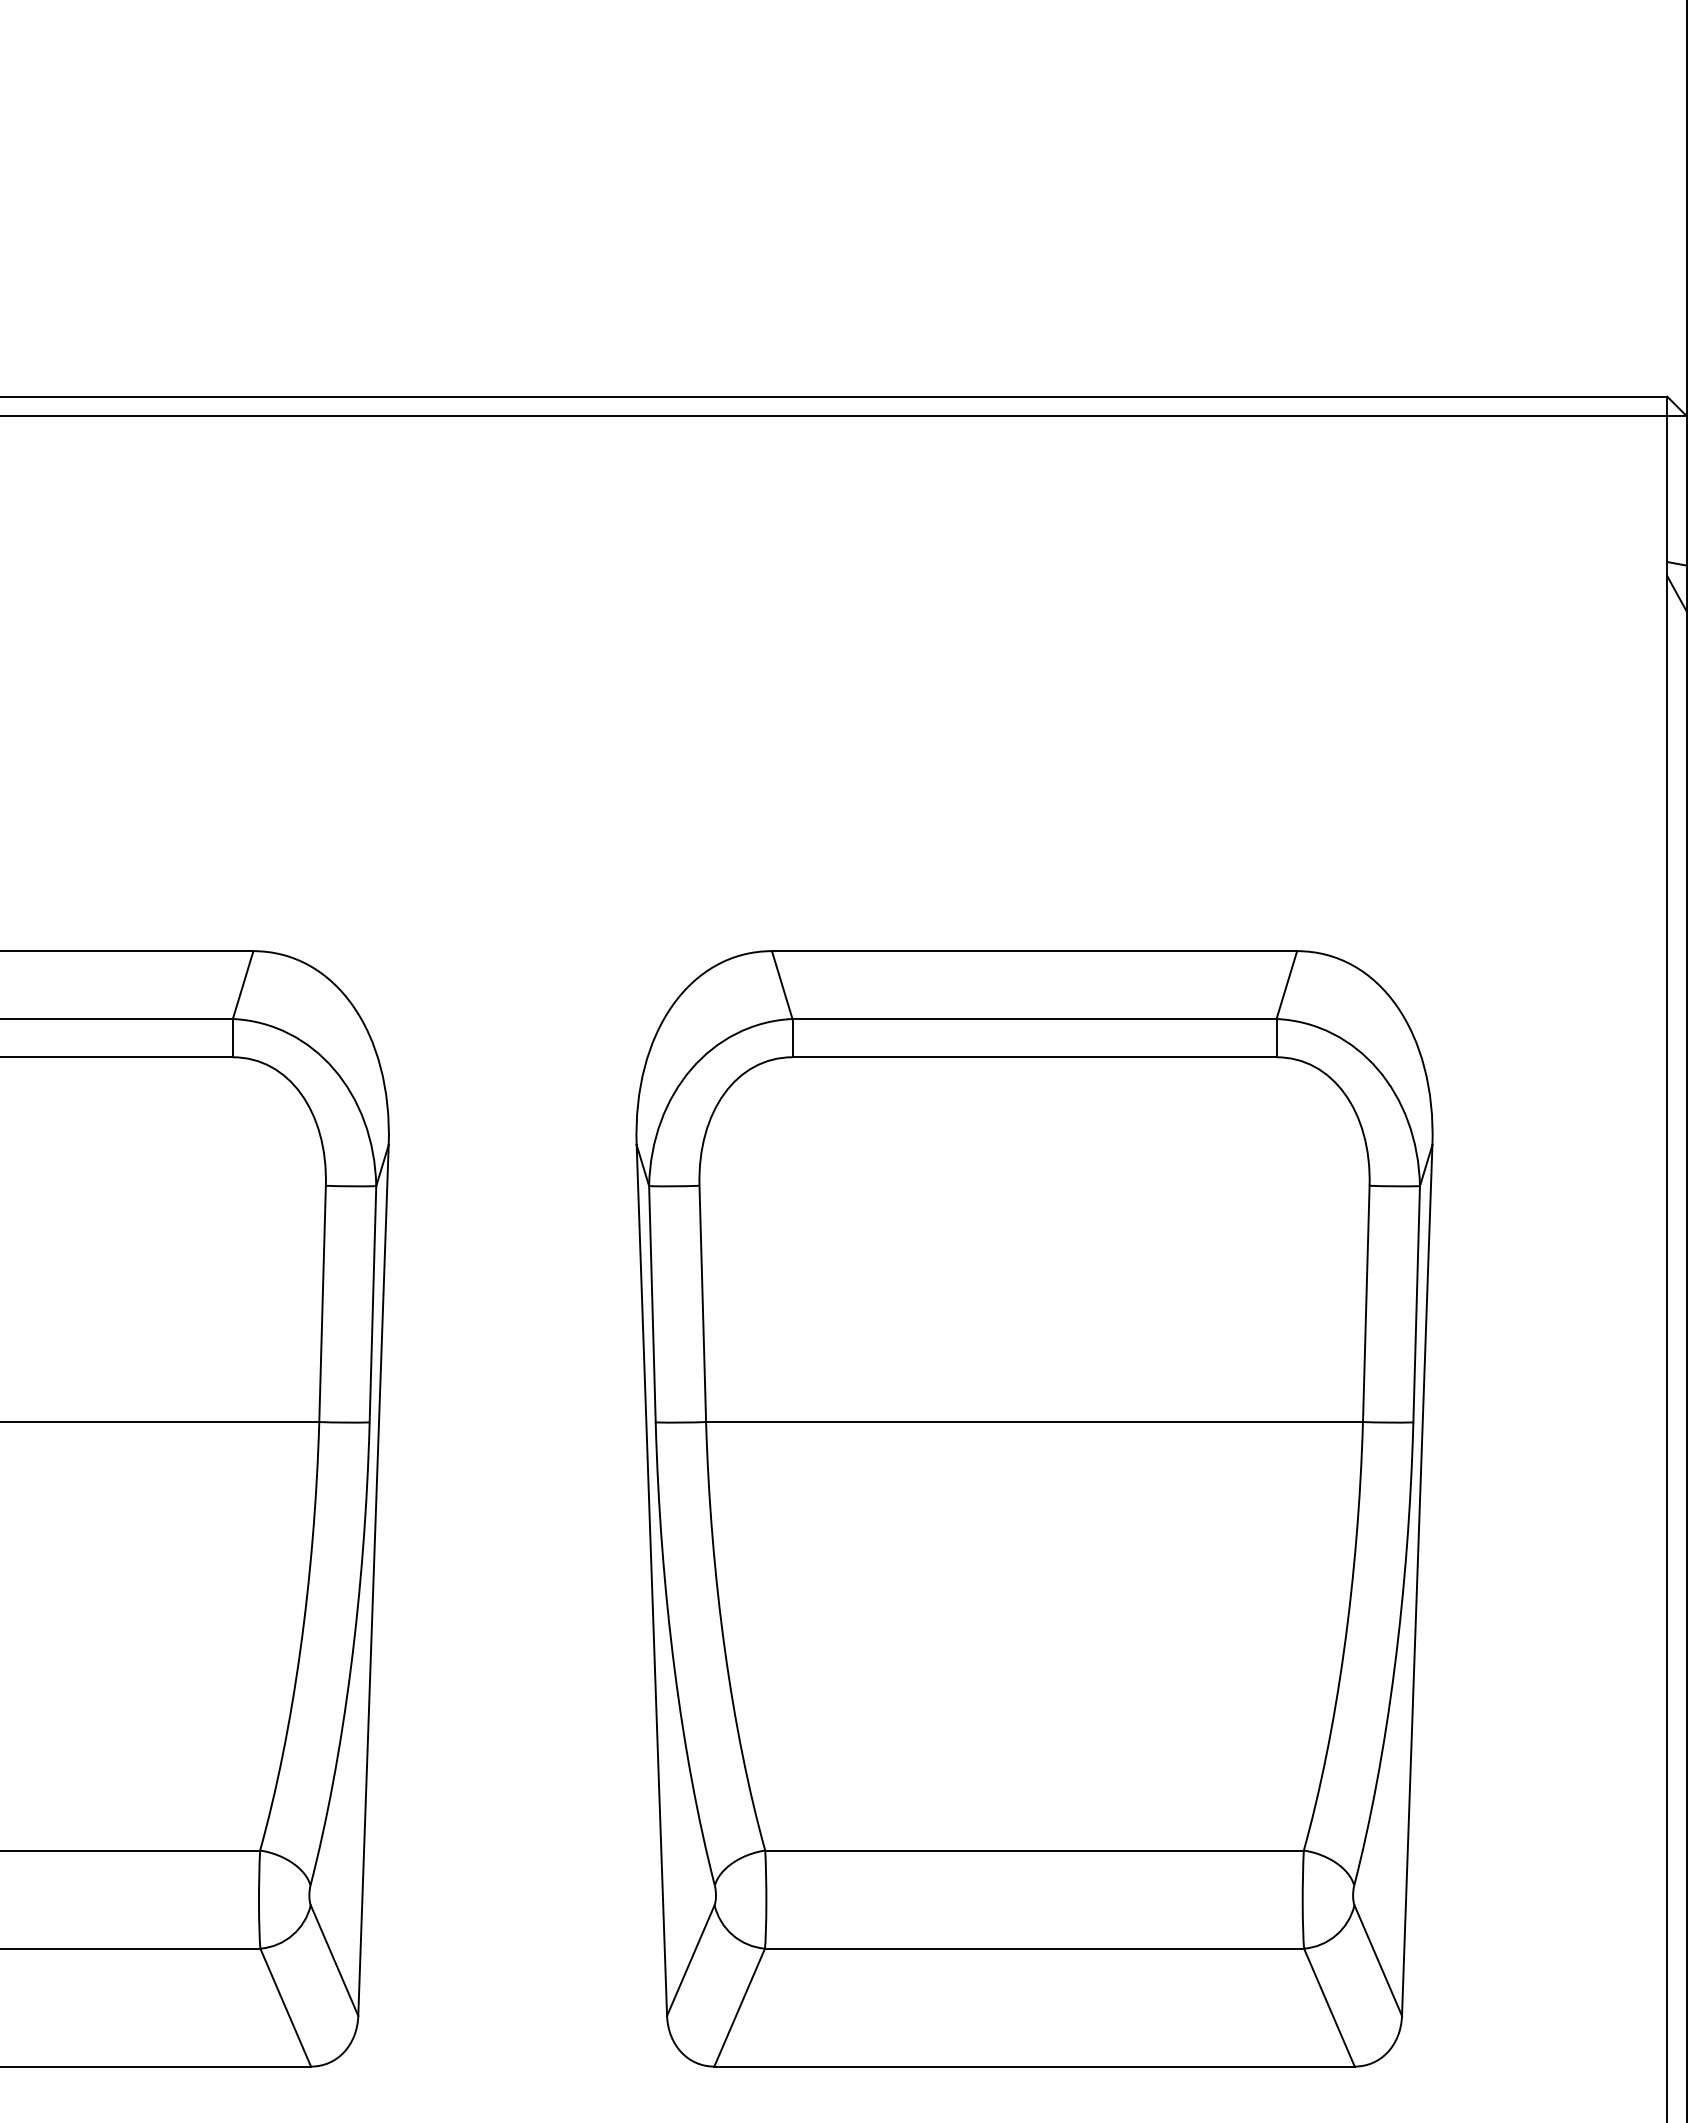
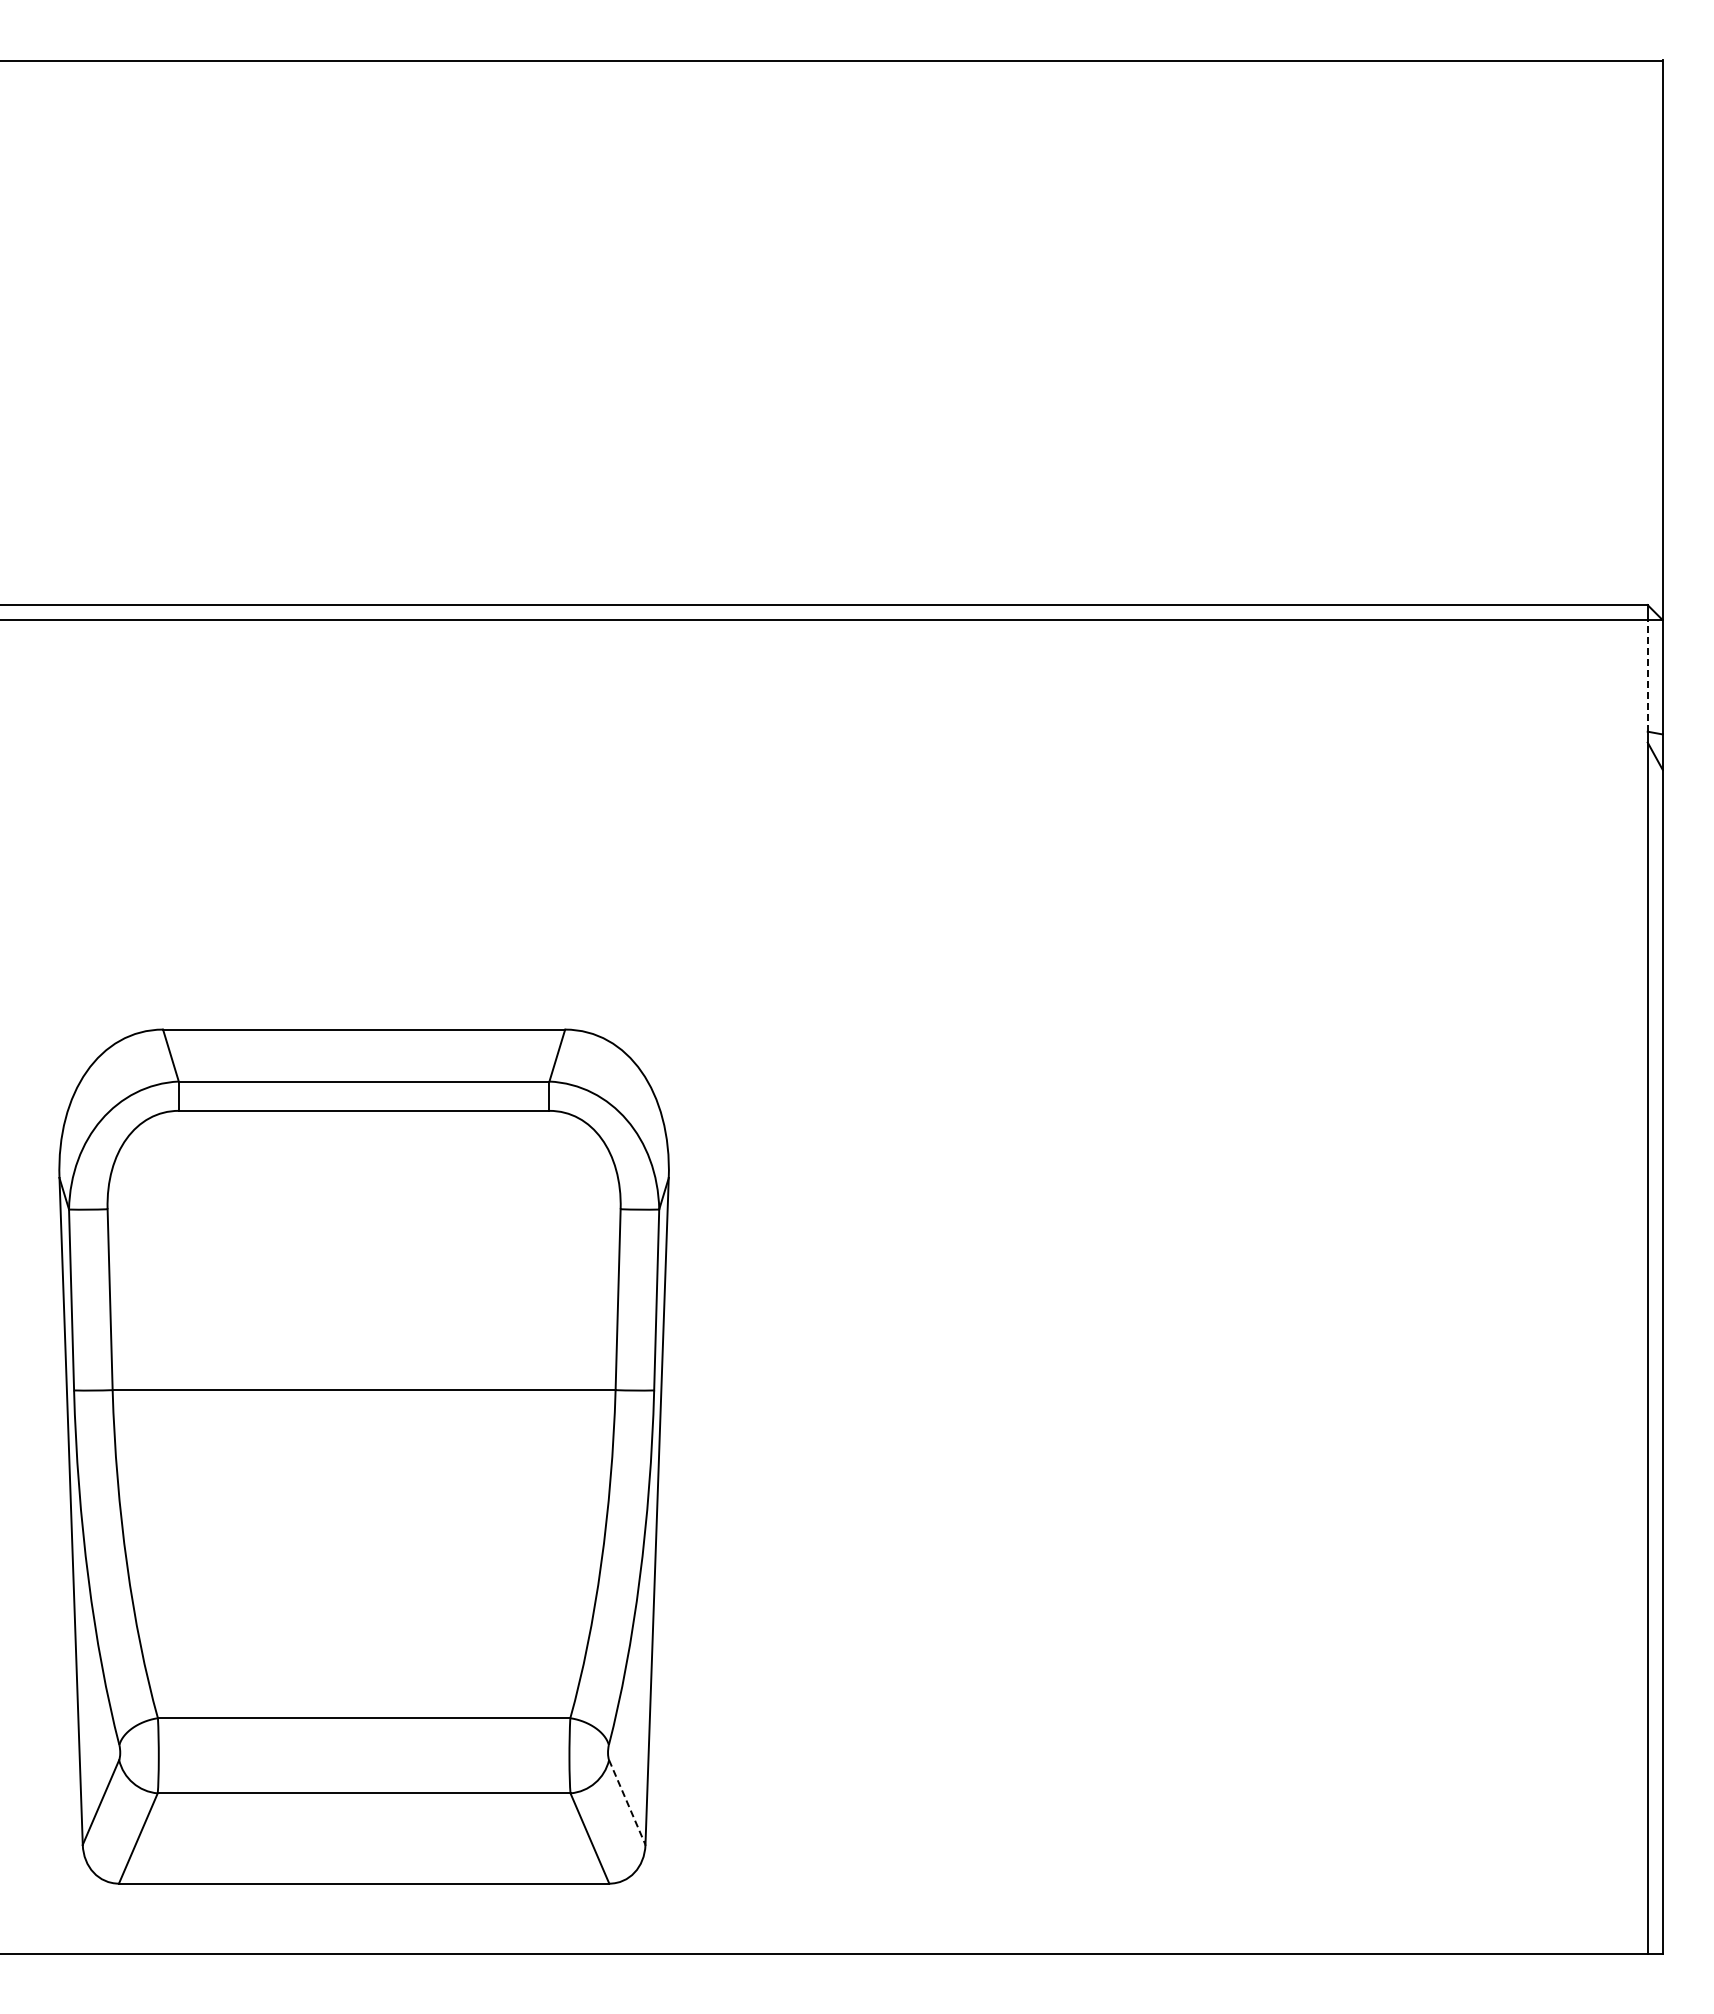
line: (1667, 488) -> (1647, 675), solid -> dashed
part: (1033, 1508) -> (1162, 1456), removed
line: (334, 1960) -> (627, 1802), solid -> dashed

